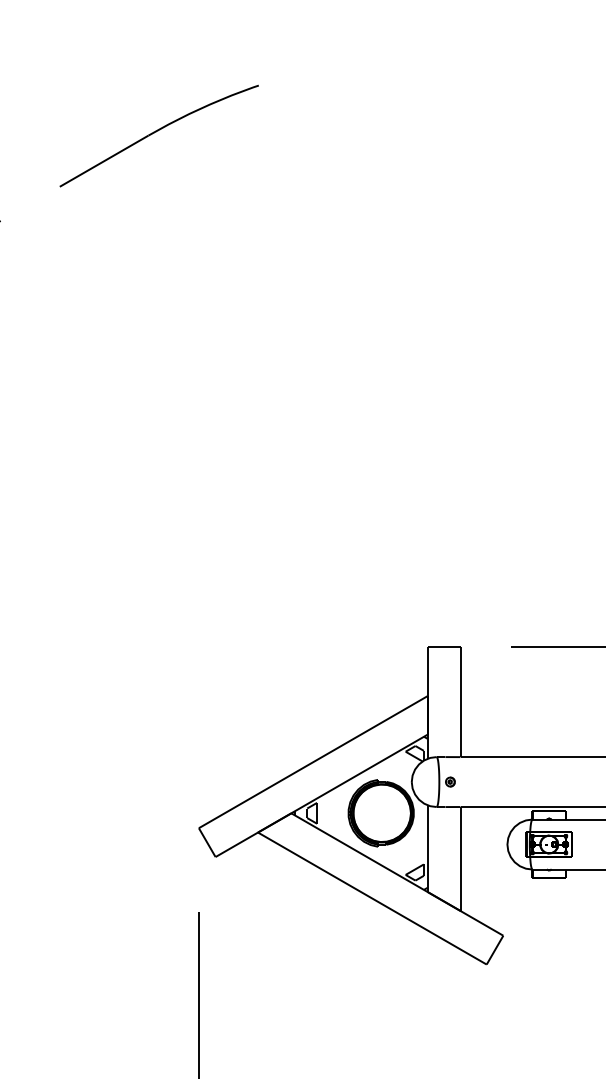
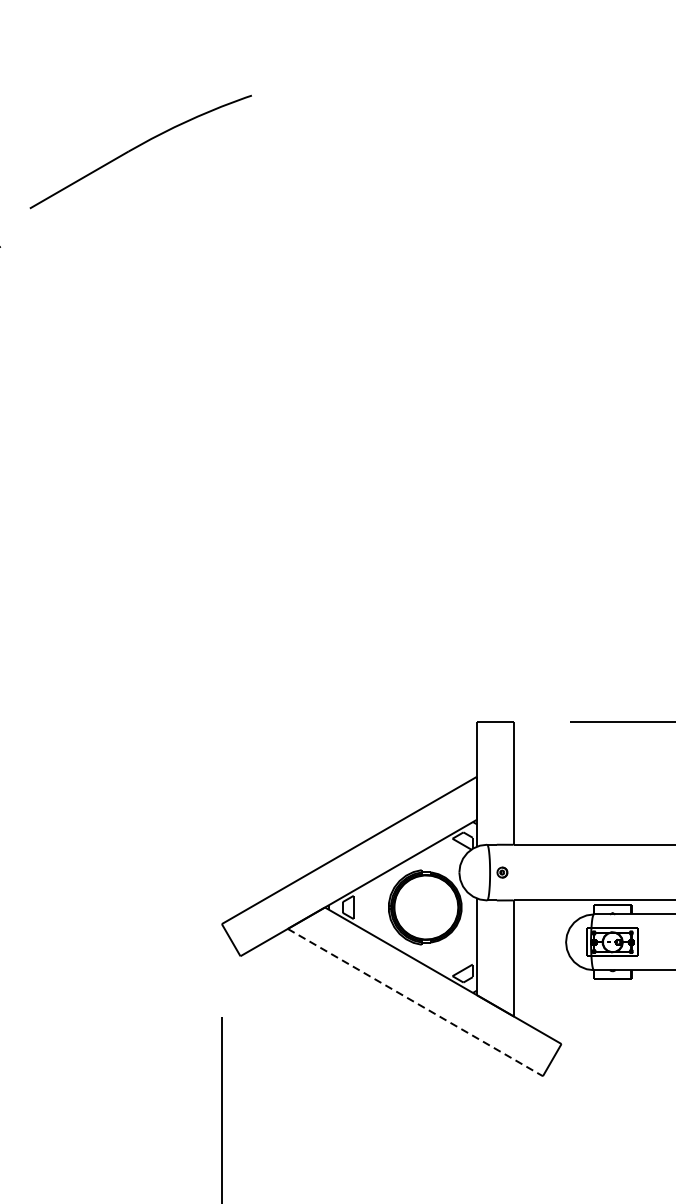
part: (158, 135) -> (139, 151), moved
line: (372, 898) -> (415, 1002), solid -> dashed

